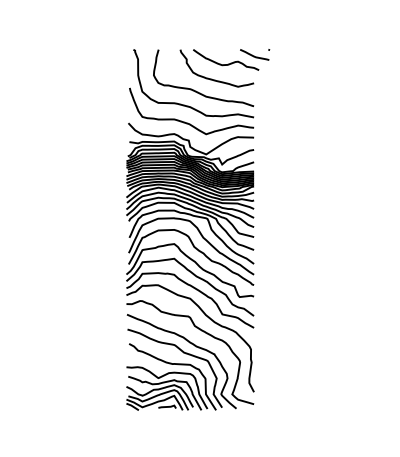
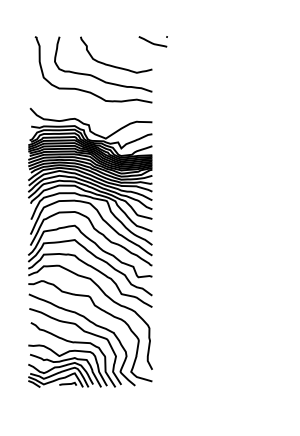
curve: (228, 63) -> (127, 50), removed
curve: (187, 122) -> (87, 107), removed

